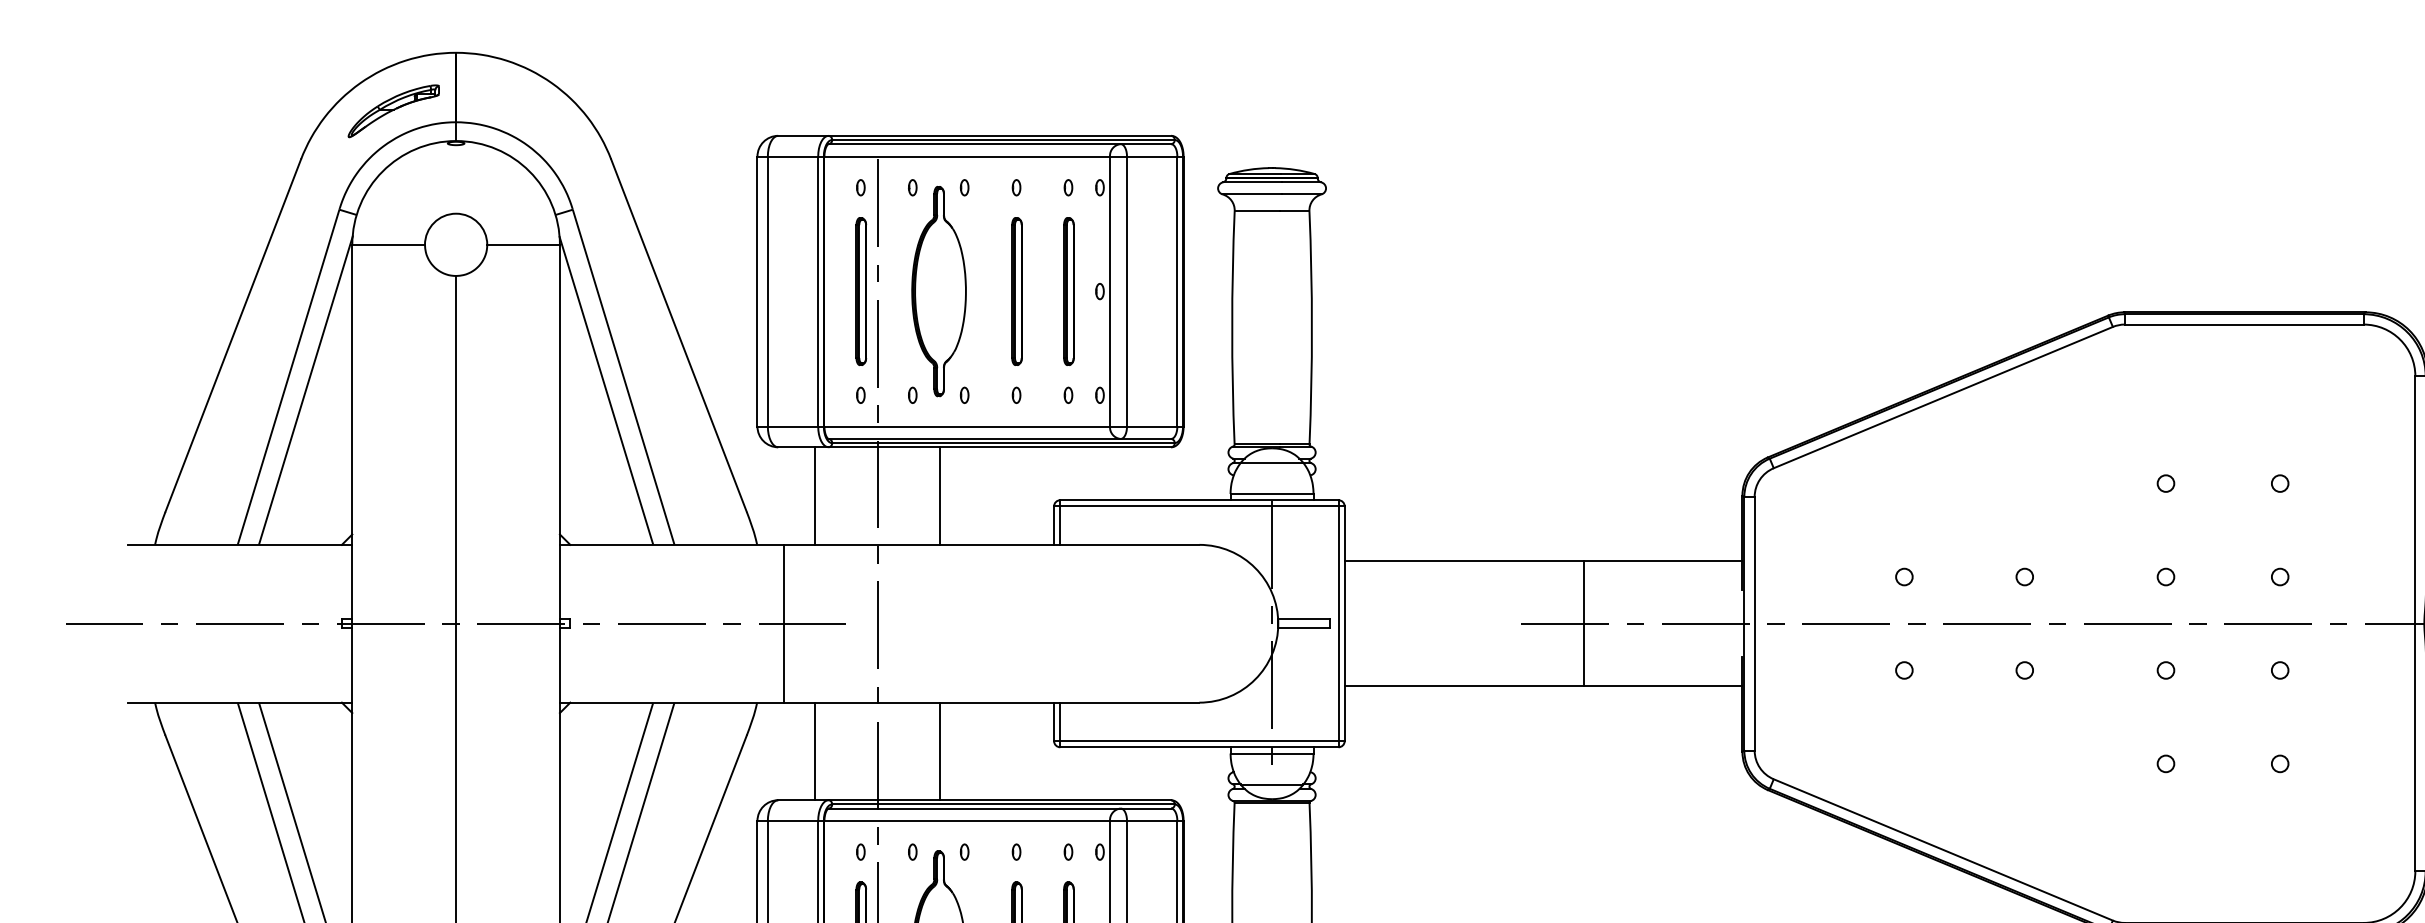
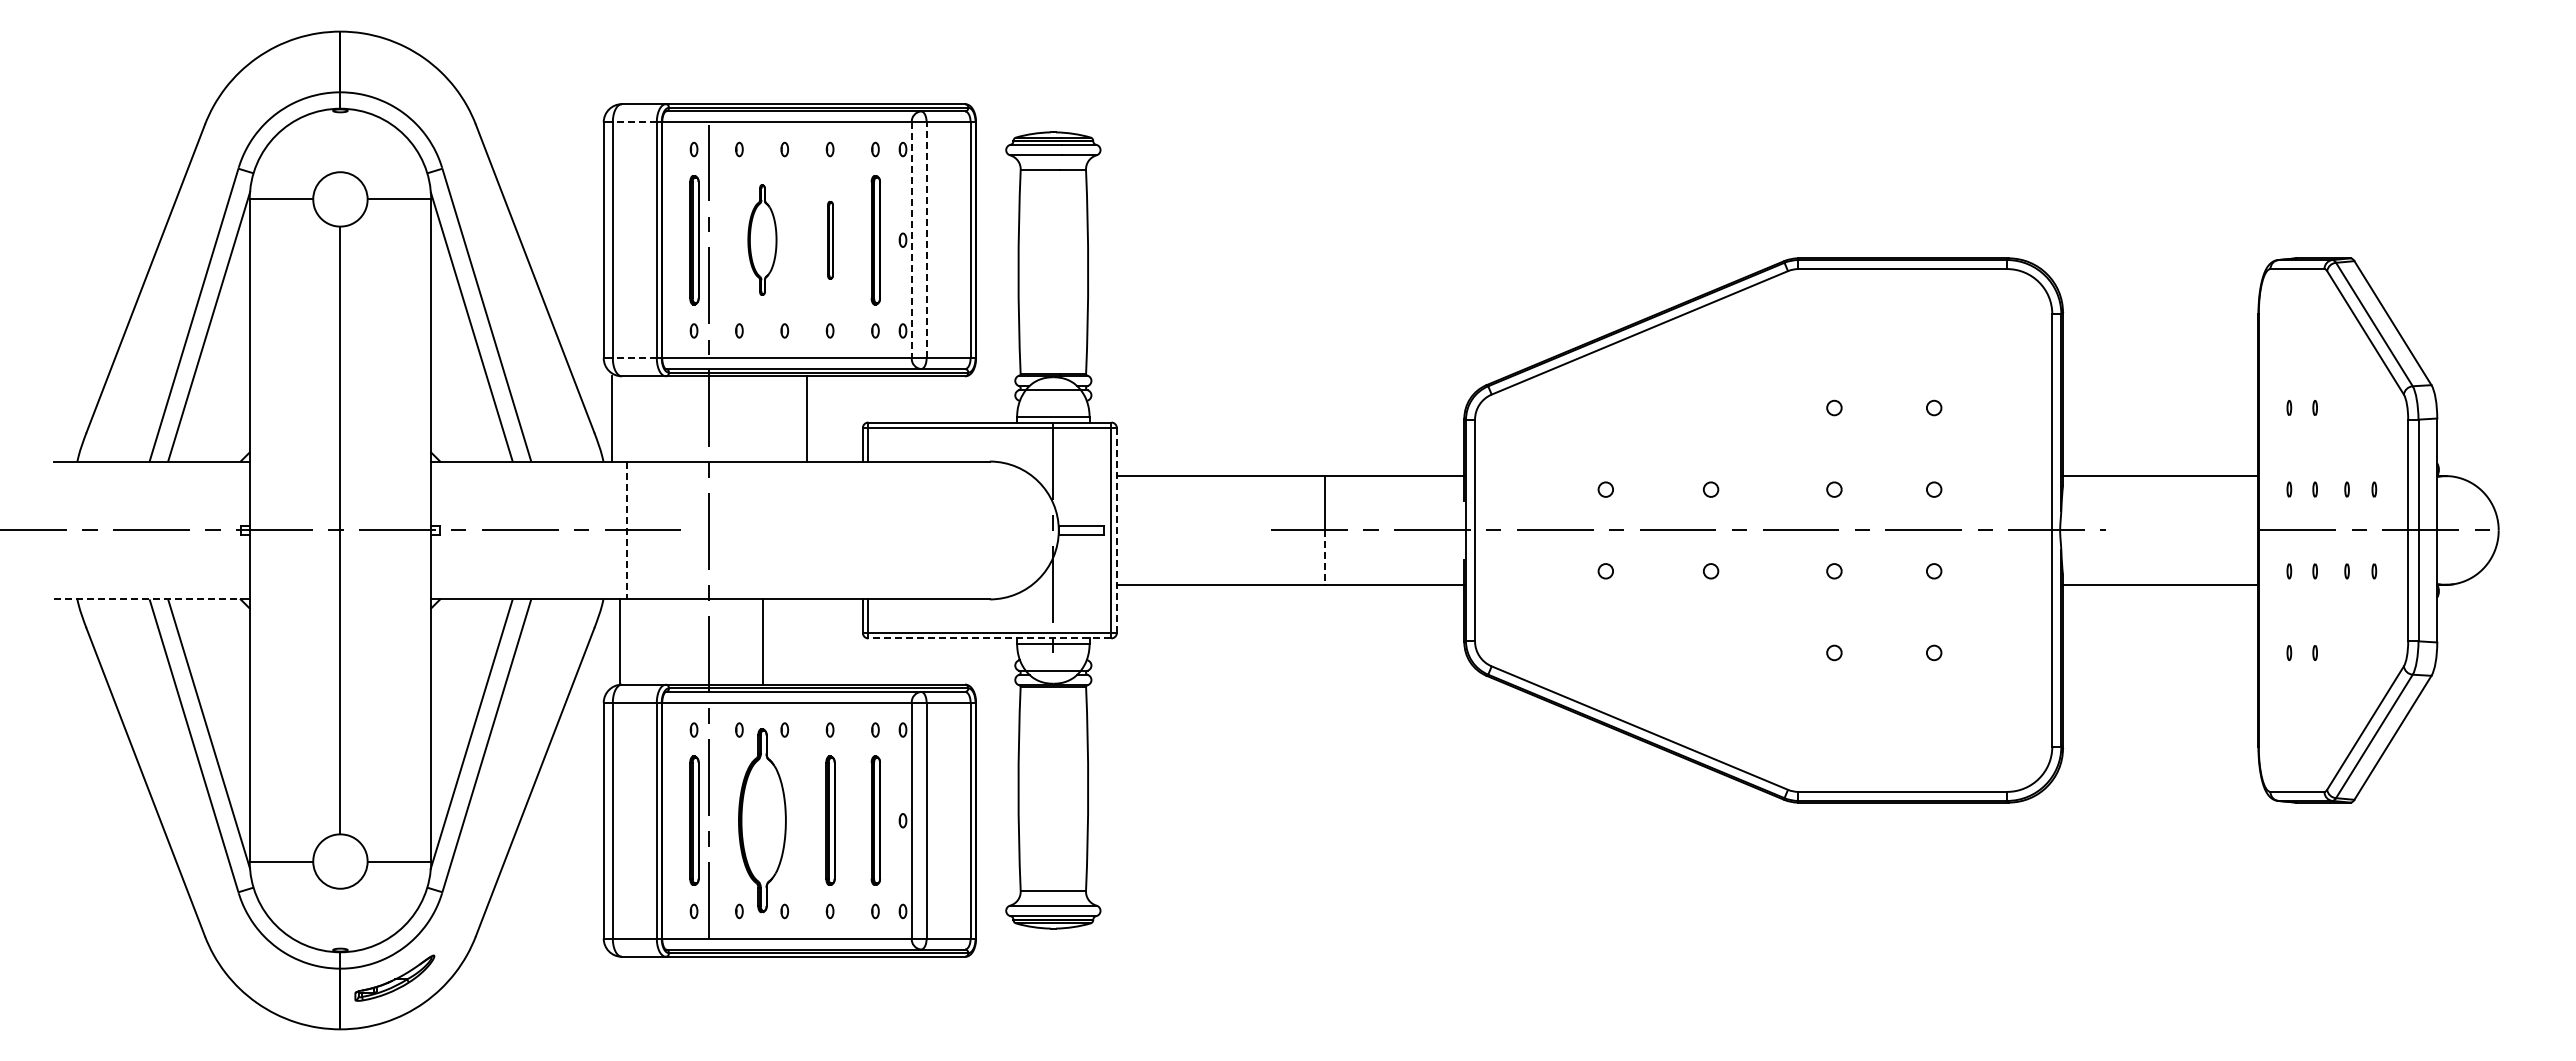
part: (393, 111) -> (285, 82), removed
line: (792, 156) -> (634, 122), solid -> dashed
part: (939, 290) -> (762, 239), size x0.6
part: (1016, 291) -> (830, 240), size x0.6
line: (1109, 291) -> (911, 240), solid -> dashed
line: (1126, 291) -> (926, 240), solid -> dashed
line: (792, 426) -> (634, 358), solid -> dashed
line: (815, 495) -> (612, 418), moved
line: (940, 495) -> (807, 418), moved
line: (784, 623) -> (627, 530), solid -> dashed
line: (1344, 623) -> (1116, 530), solid -> dashed
line: (1583, 655) -> (1325, 558), solid -> dashed
line: (235, 702) -> (147, 599), solid -> dashed
line: (1198, 747) -> (989, 638), solid -> dashed
line: (815, 750) -> (620, 641), moved

